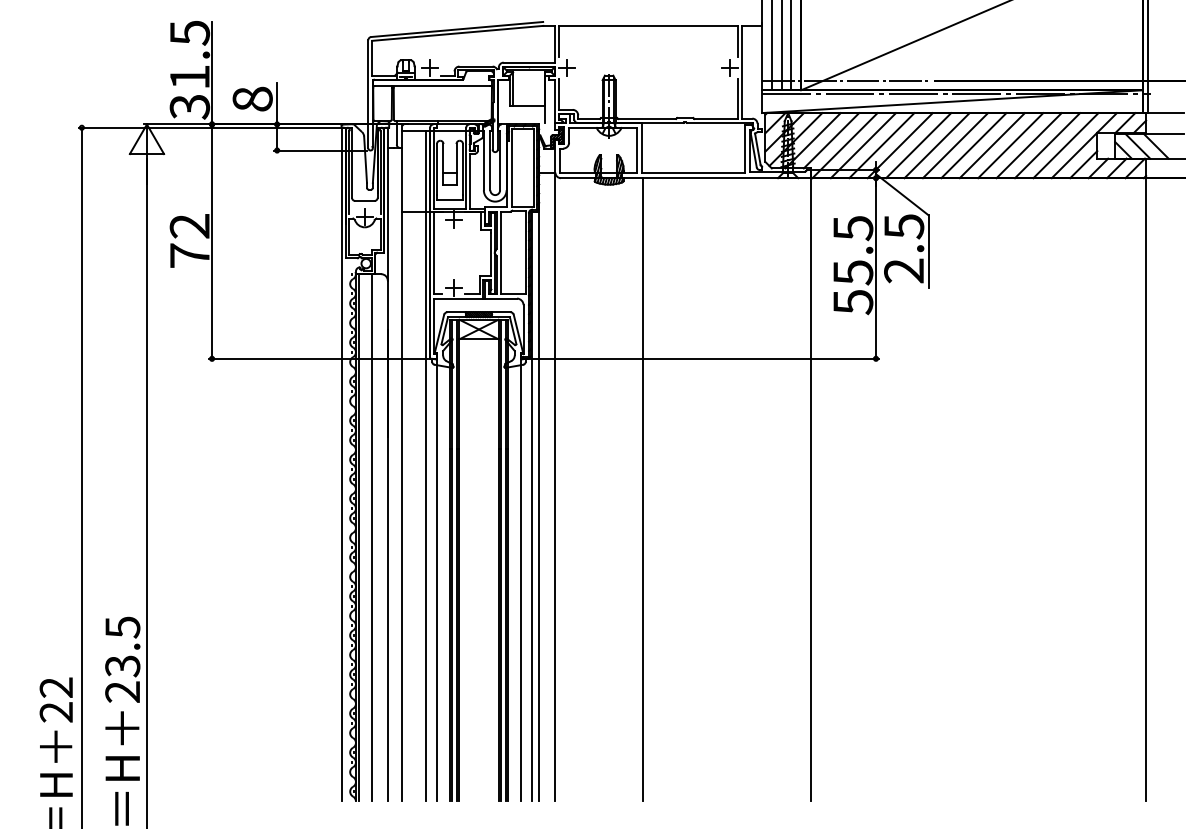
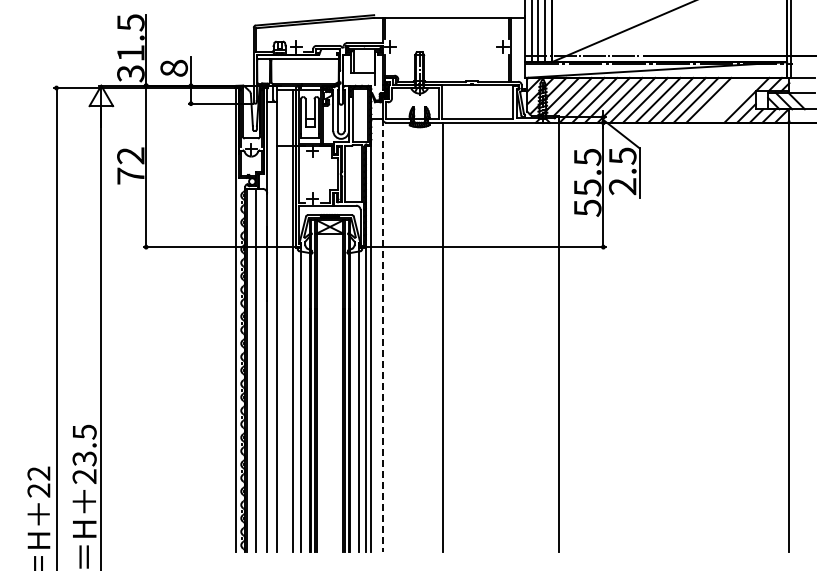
line: (1047, 144) -> (721, 99), removed
line: (1064, 144) -> (733, 99), removed
line: (555, 488) -> (382, 336), solid -> dashed

